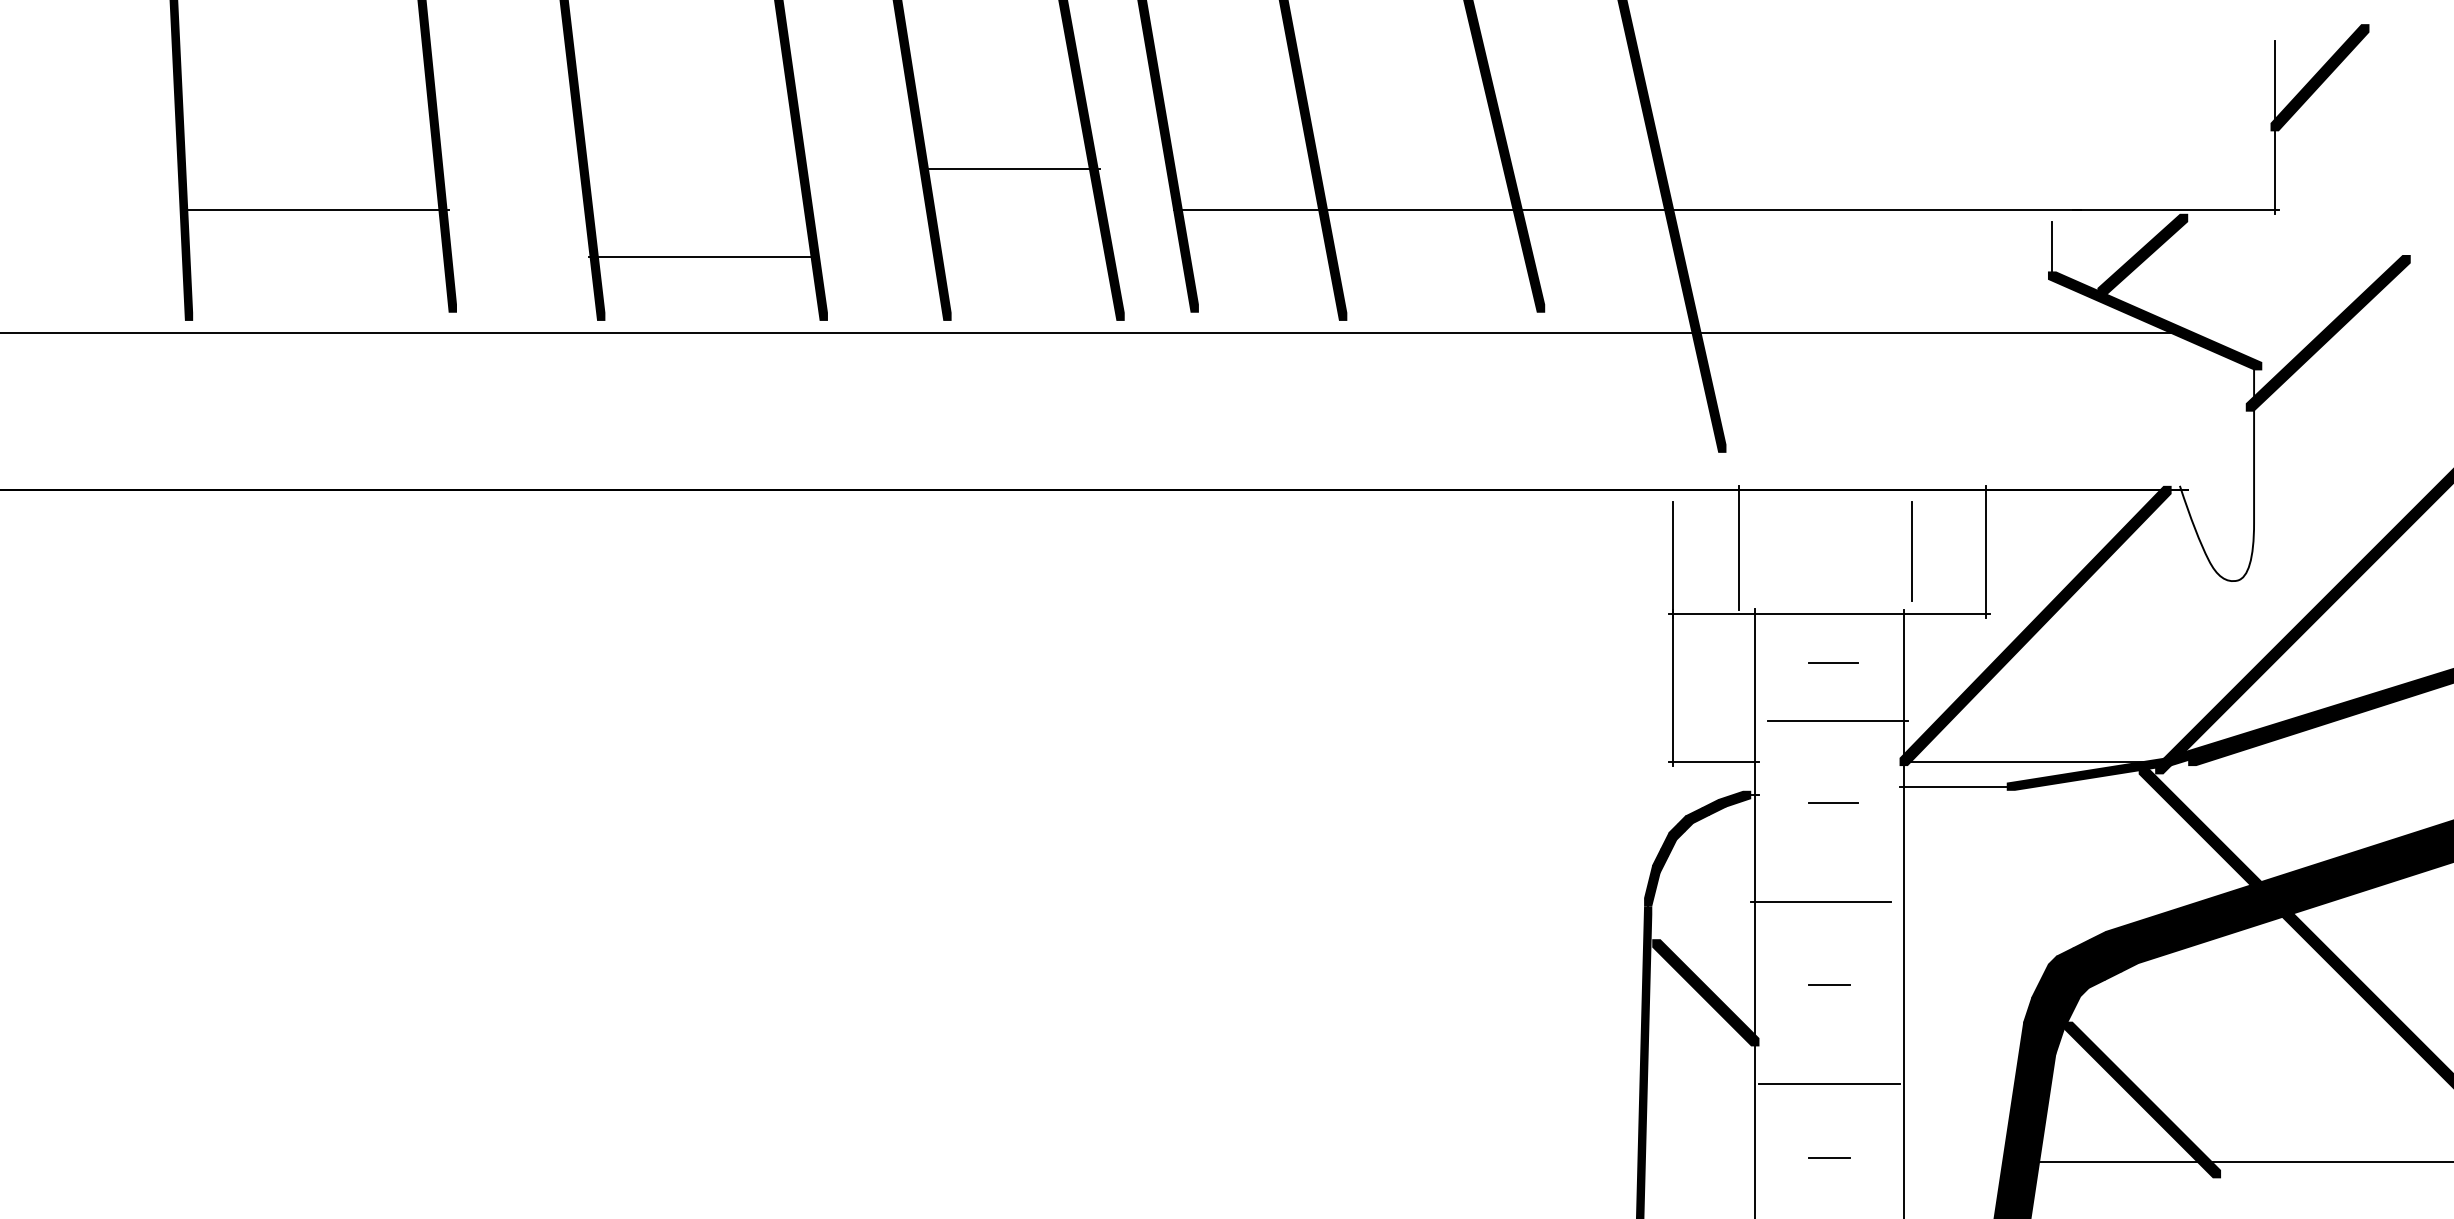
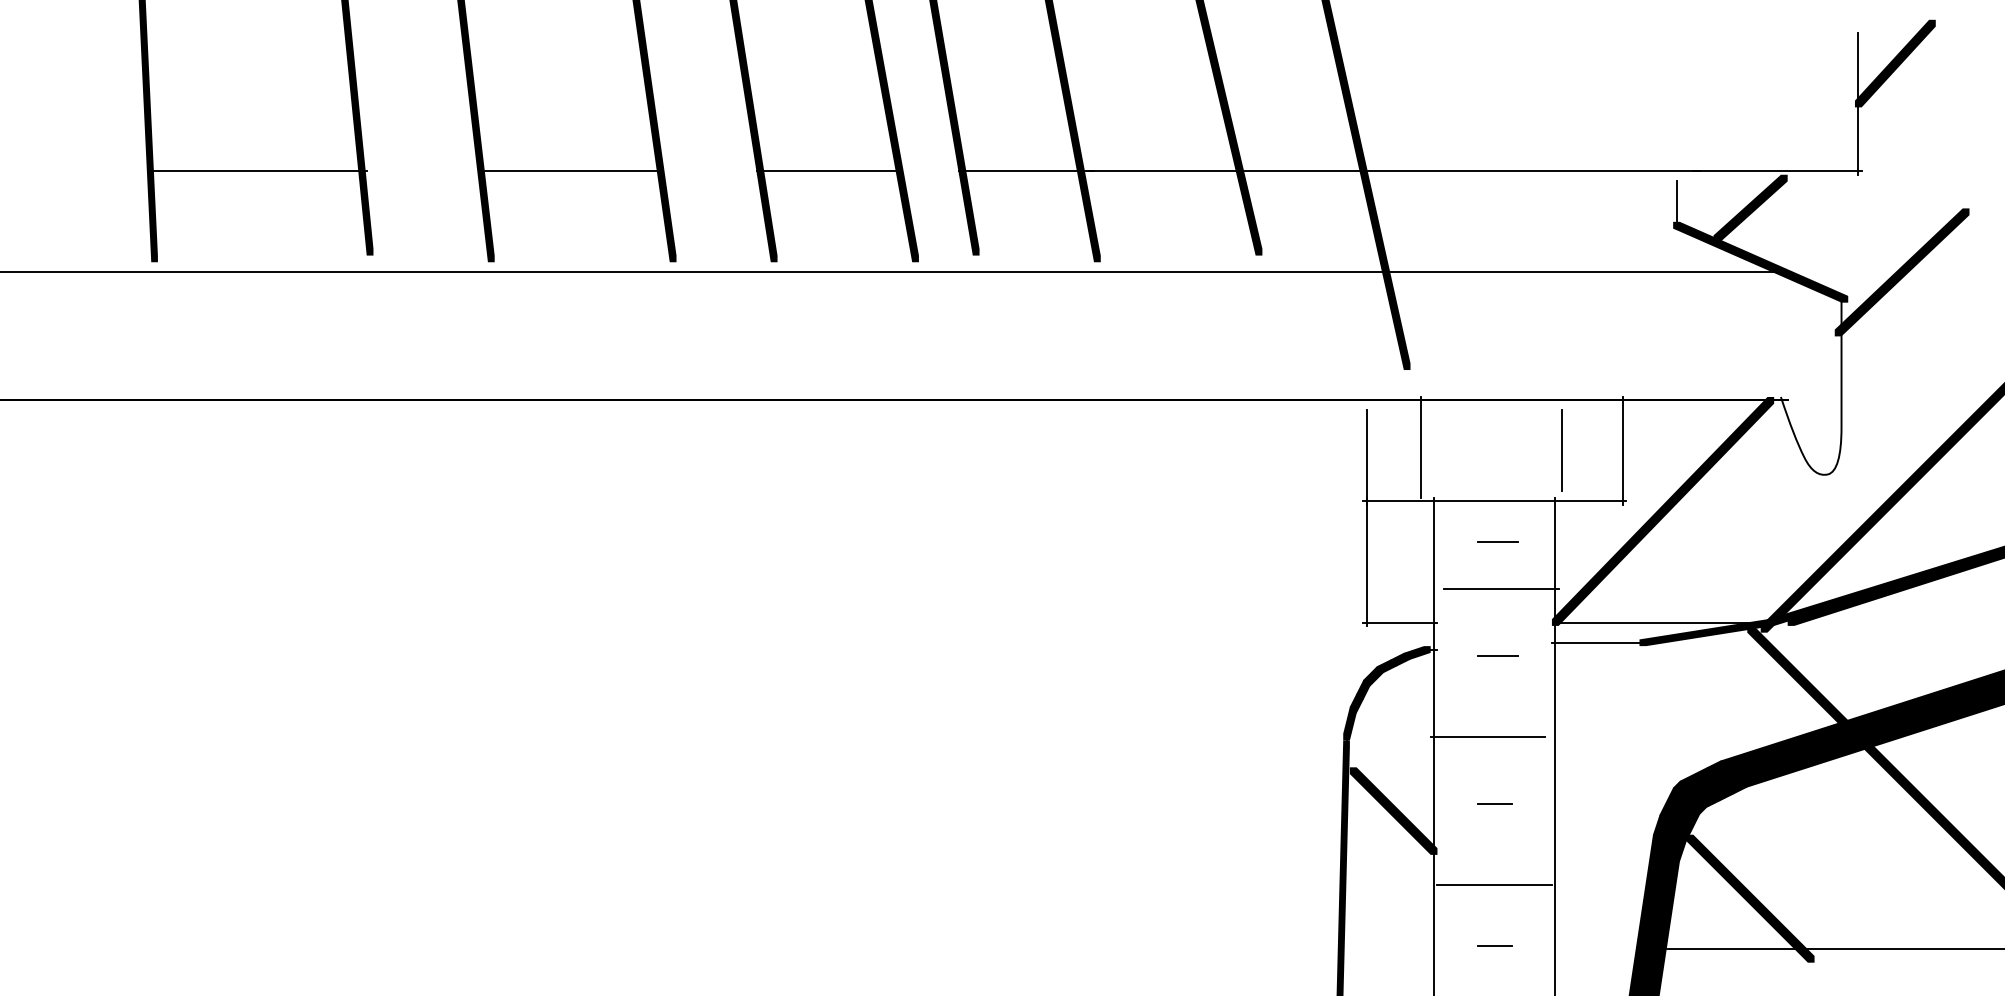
line: (1013, 168) -> (828, 171), moved
line: (699, 256) -> (571, 171), moved

